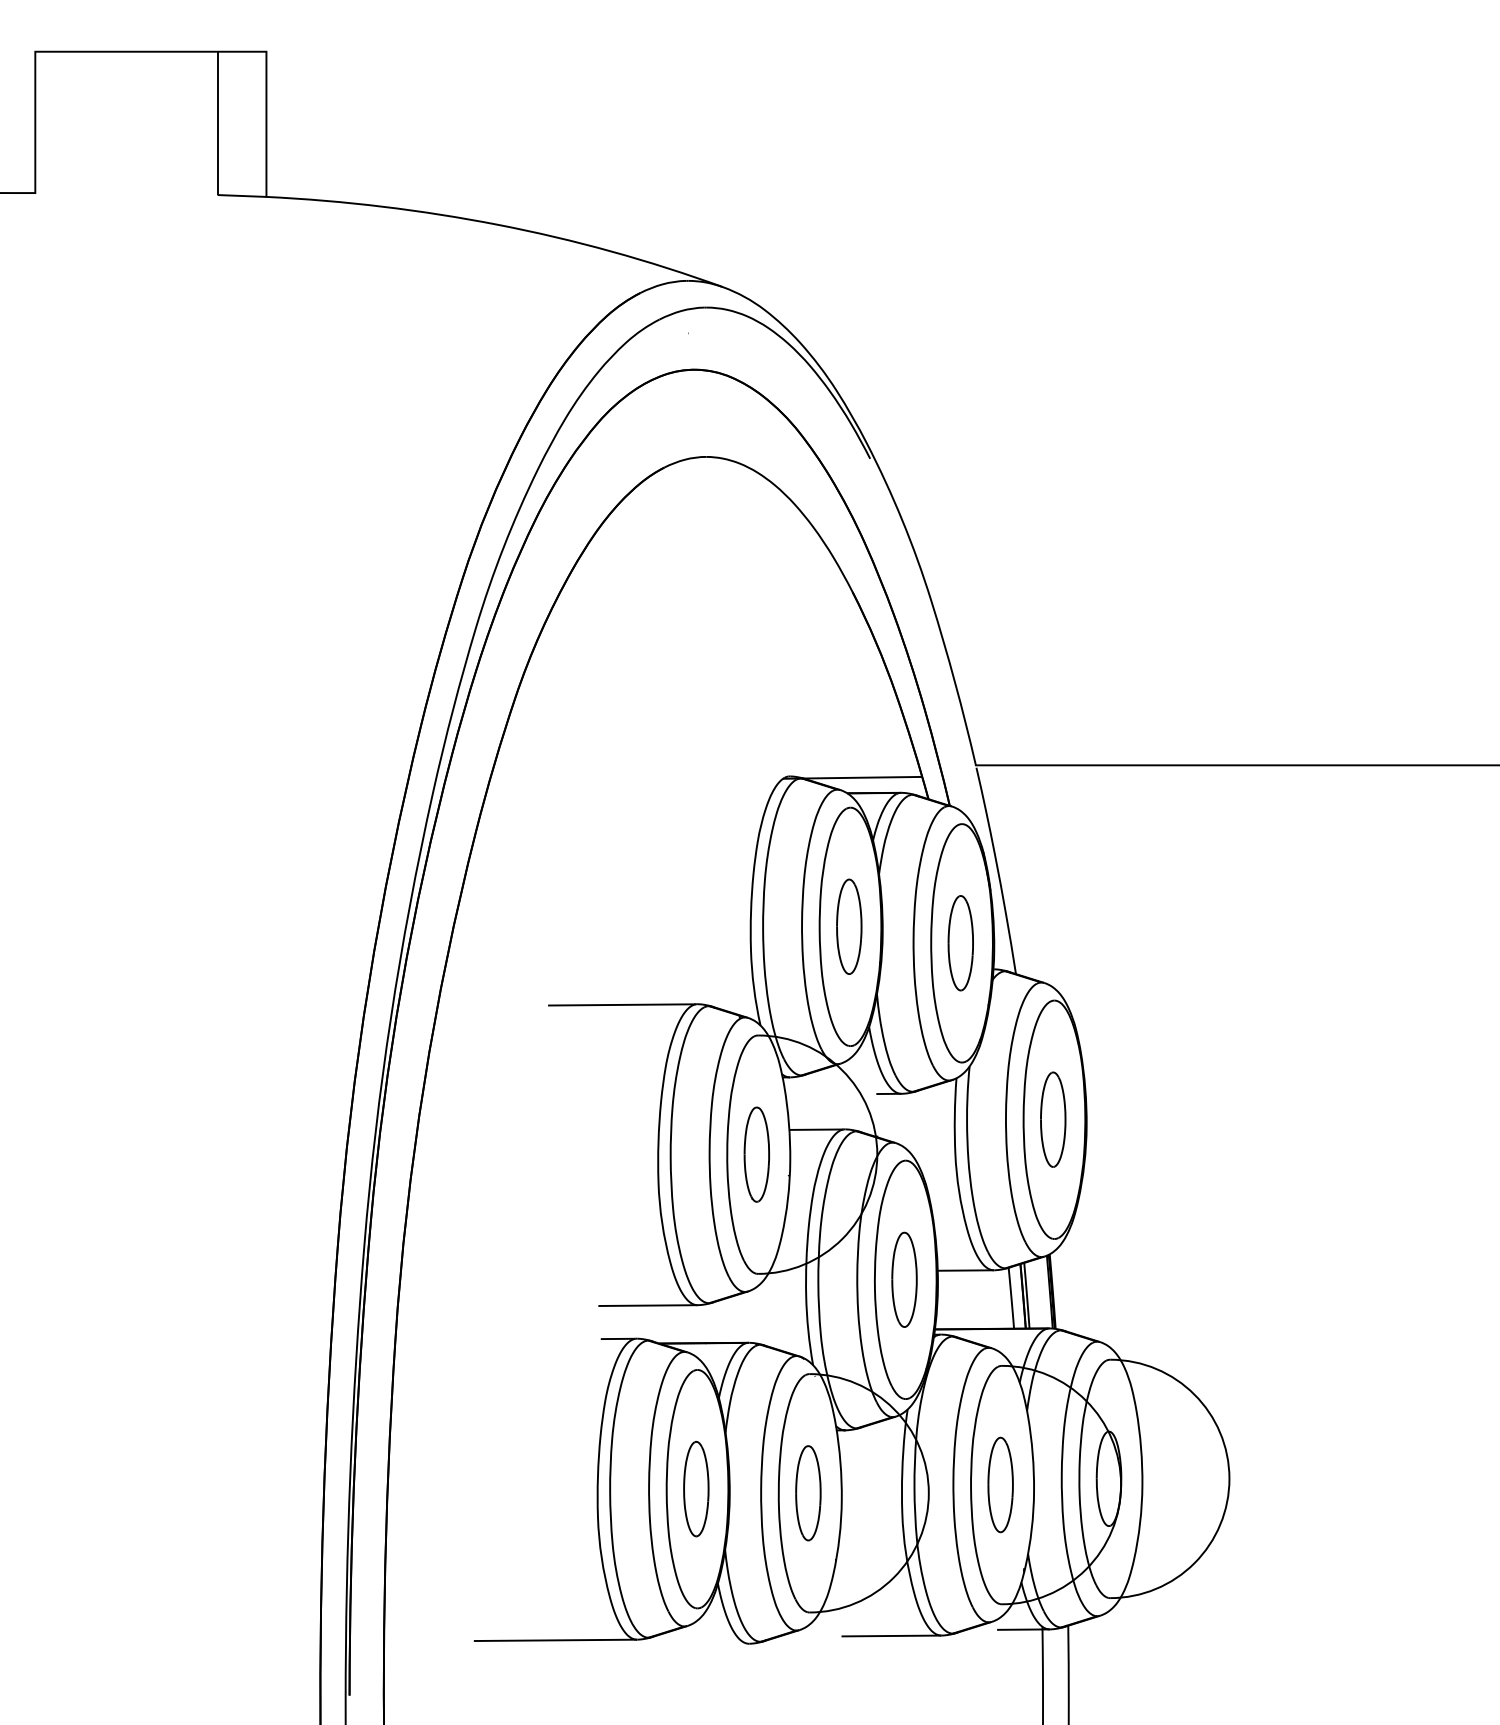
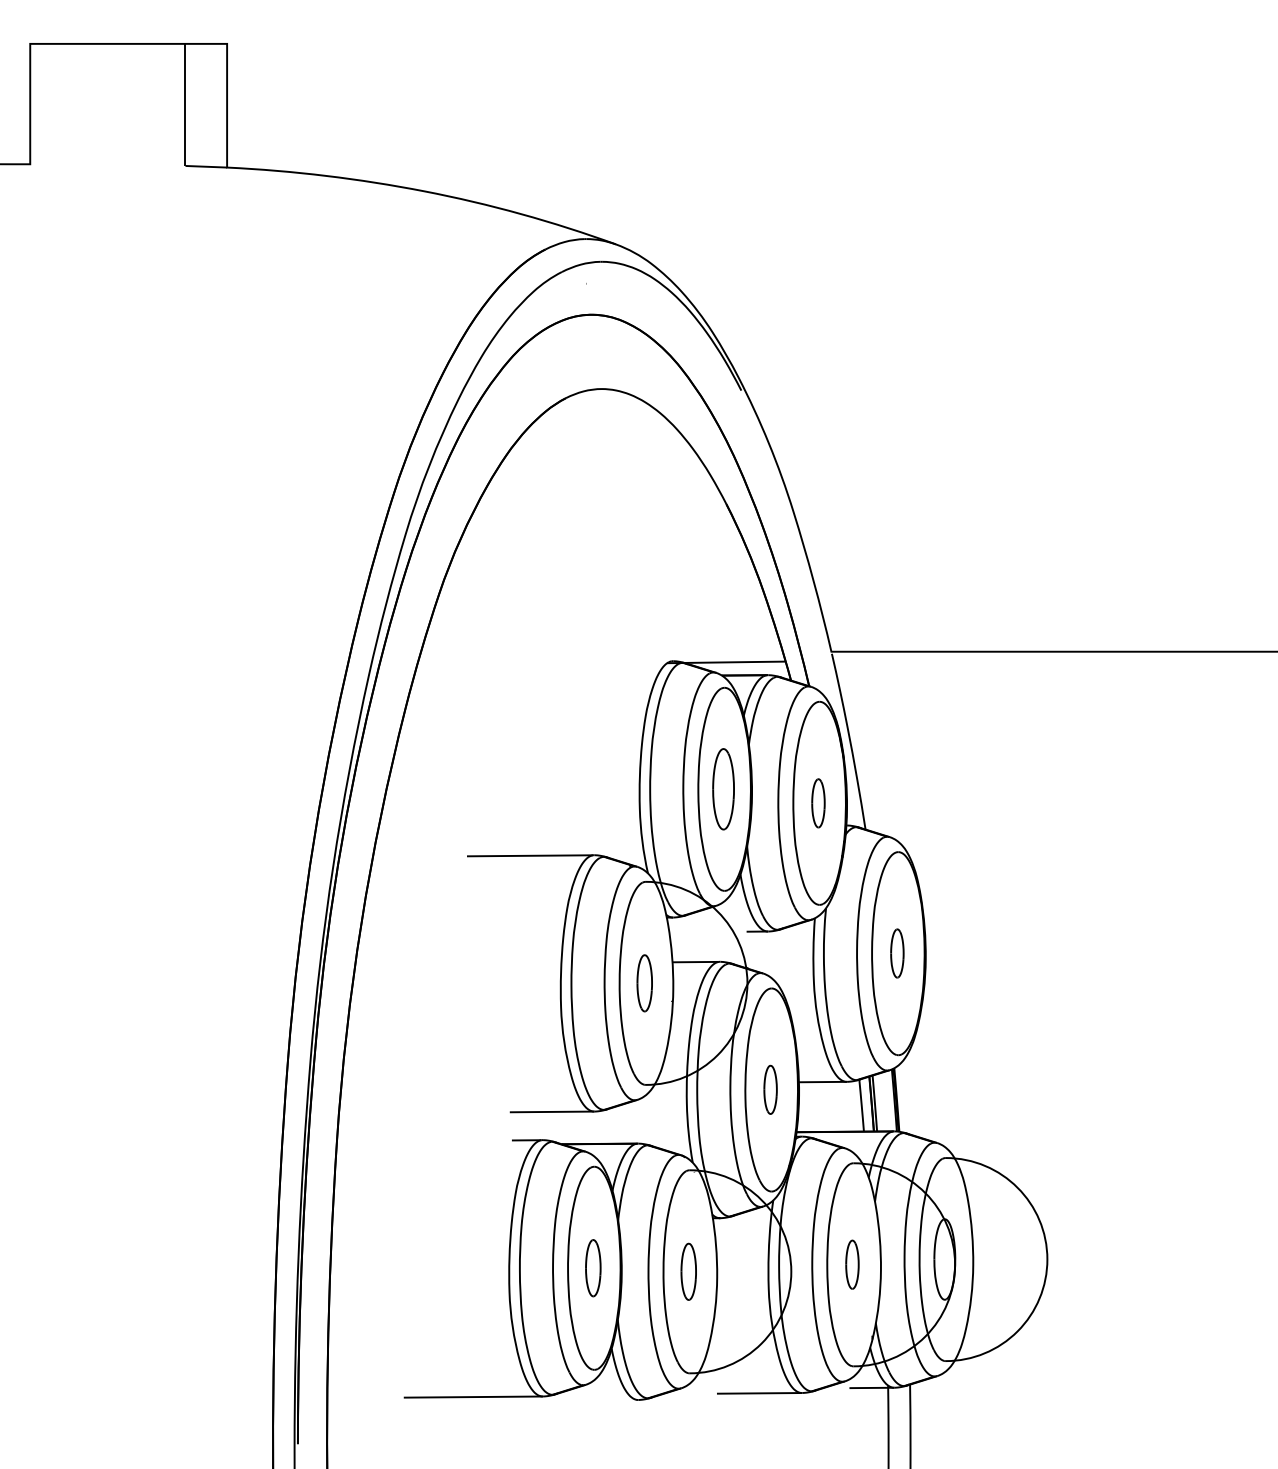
part: (960, 943) -> (818, 803), size x0.6
part: (1053, 1119) -> (897, 953), size x0.6
part: (756, 1154) -> (644, 983), size x0.7
part: (904, 1279) -> (770, 1089), size x0.6
part: (1000, 1484) -> (852, 1264), size x0.6
part: (696, 1488) -> (593, 1267), size x0.7
part: (808, 1493) -> (688, 1271), size x0.7

